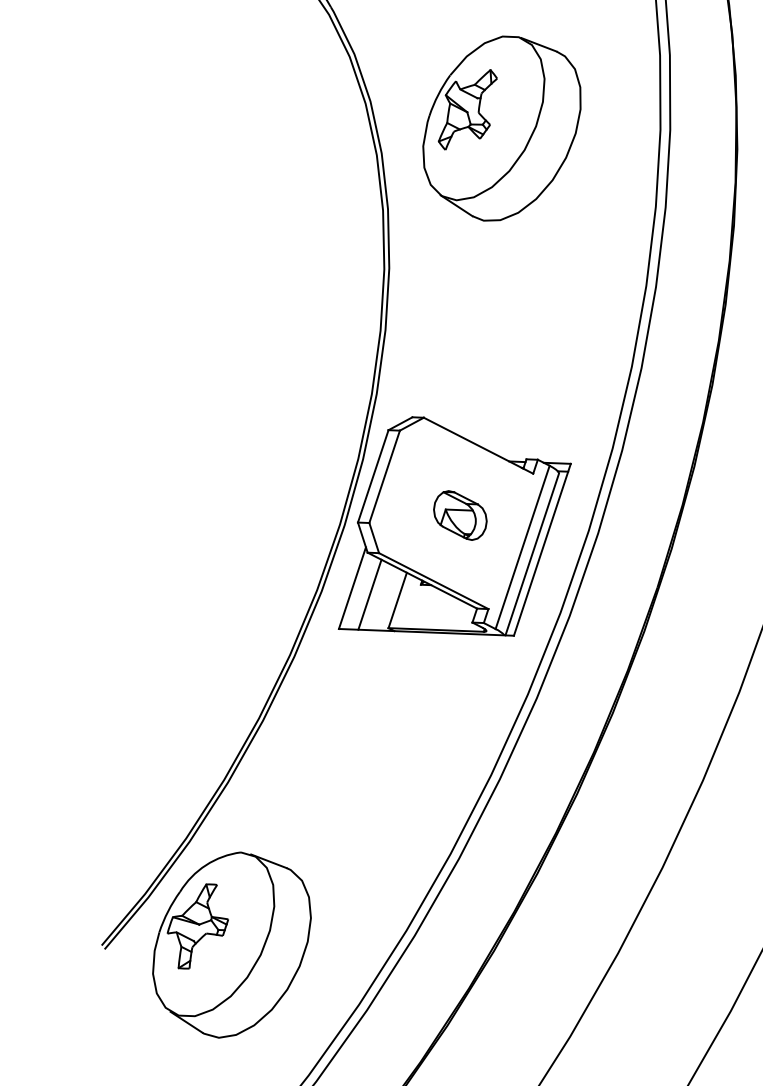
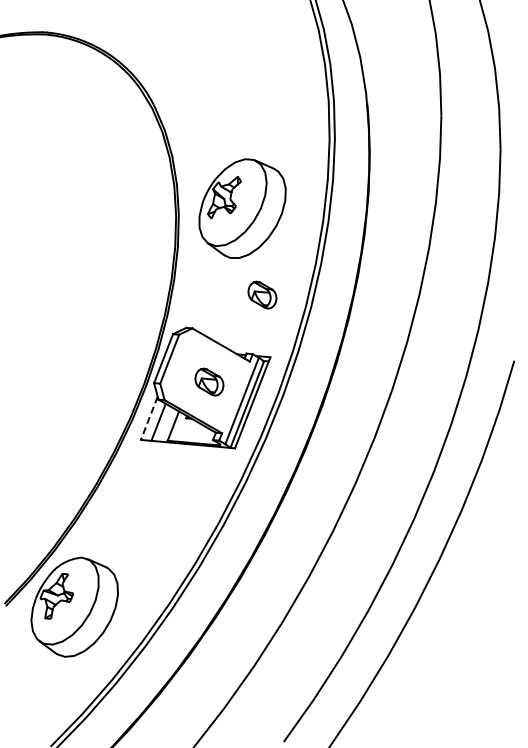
part: (502, 128) -> (242, 208), moved
part: (550, 348) -> (262, 294), added
line: (352, 588) -> (149, 418), solid -> dashed

